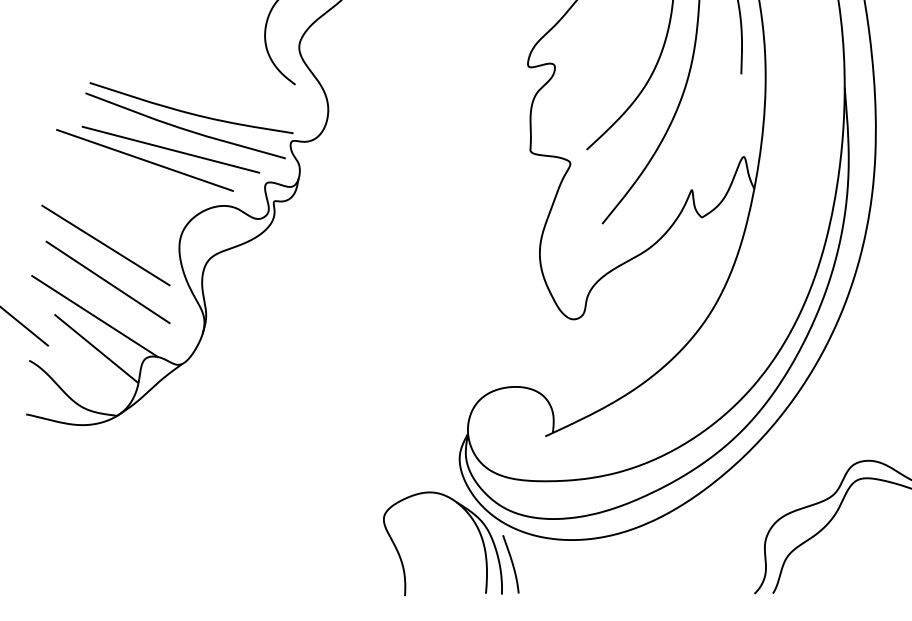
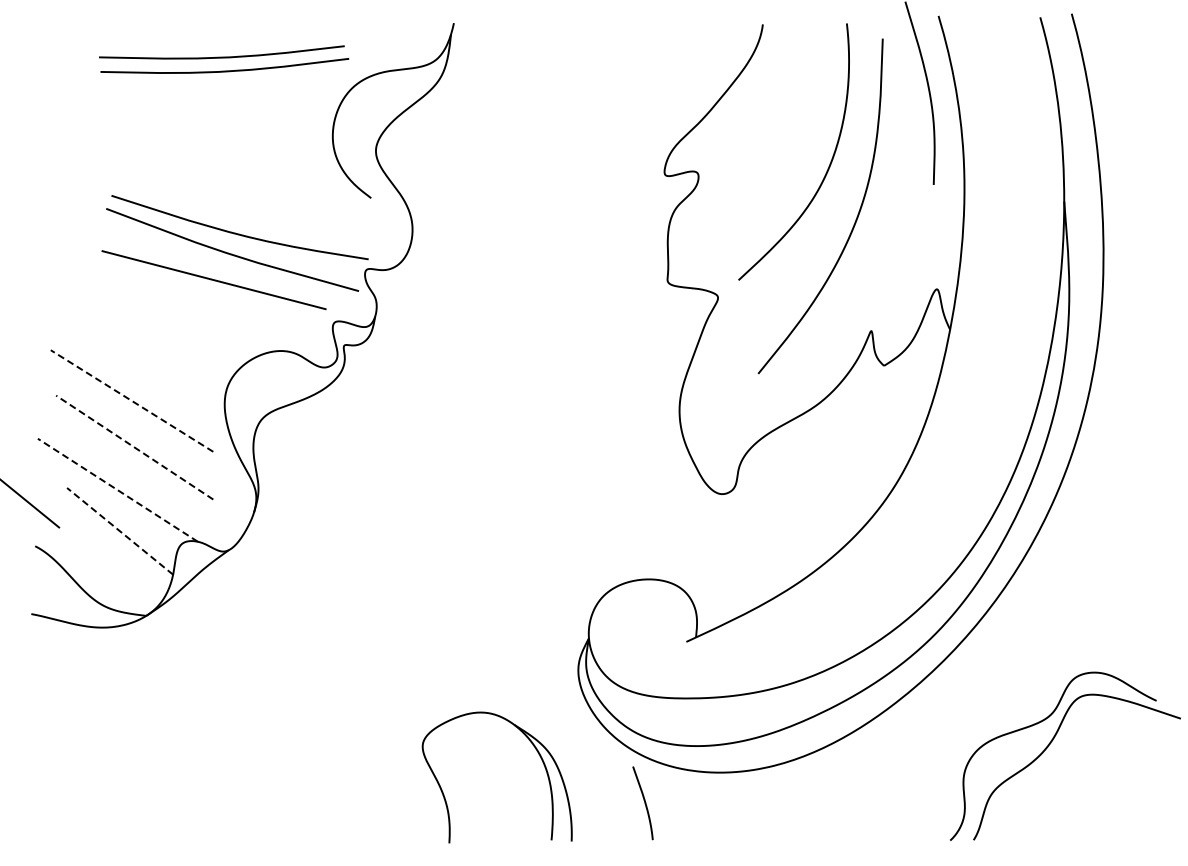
line: (145, 160) -> (181, 293), removed
line: (106, 245) -> (132, 401), solid -> dashed
line: (107, 282) -> (134, 447), solid -> dashed
line: (94, 315) -> (117, 489), solid -> dashed
line: (96, 348) -> (120, 531), solid -> dashed
part: (474, 523) -> (536, 751), moved

